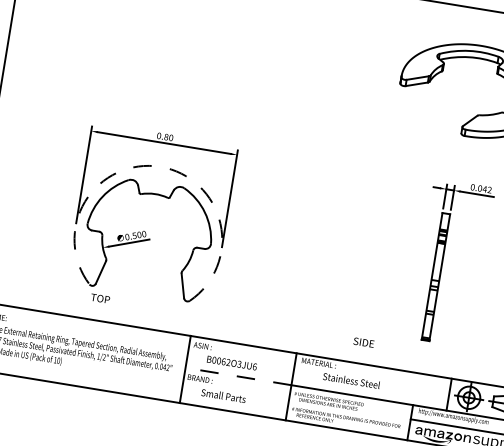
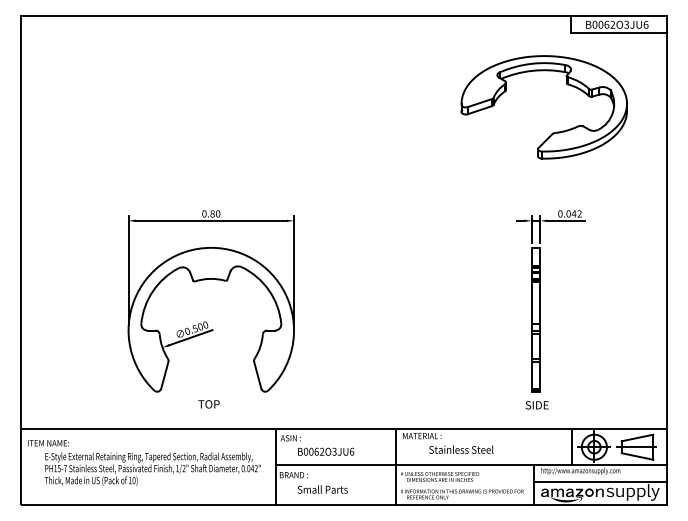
arc: (160, 166) -> (211, 247), dashed -> solid
text: (99, 298) -> (208, 404), moved
text: (363, 342) -> (536, 405), moved
line: (238, 376) -> (335, 465), dashed -> solid

